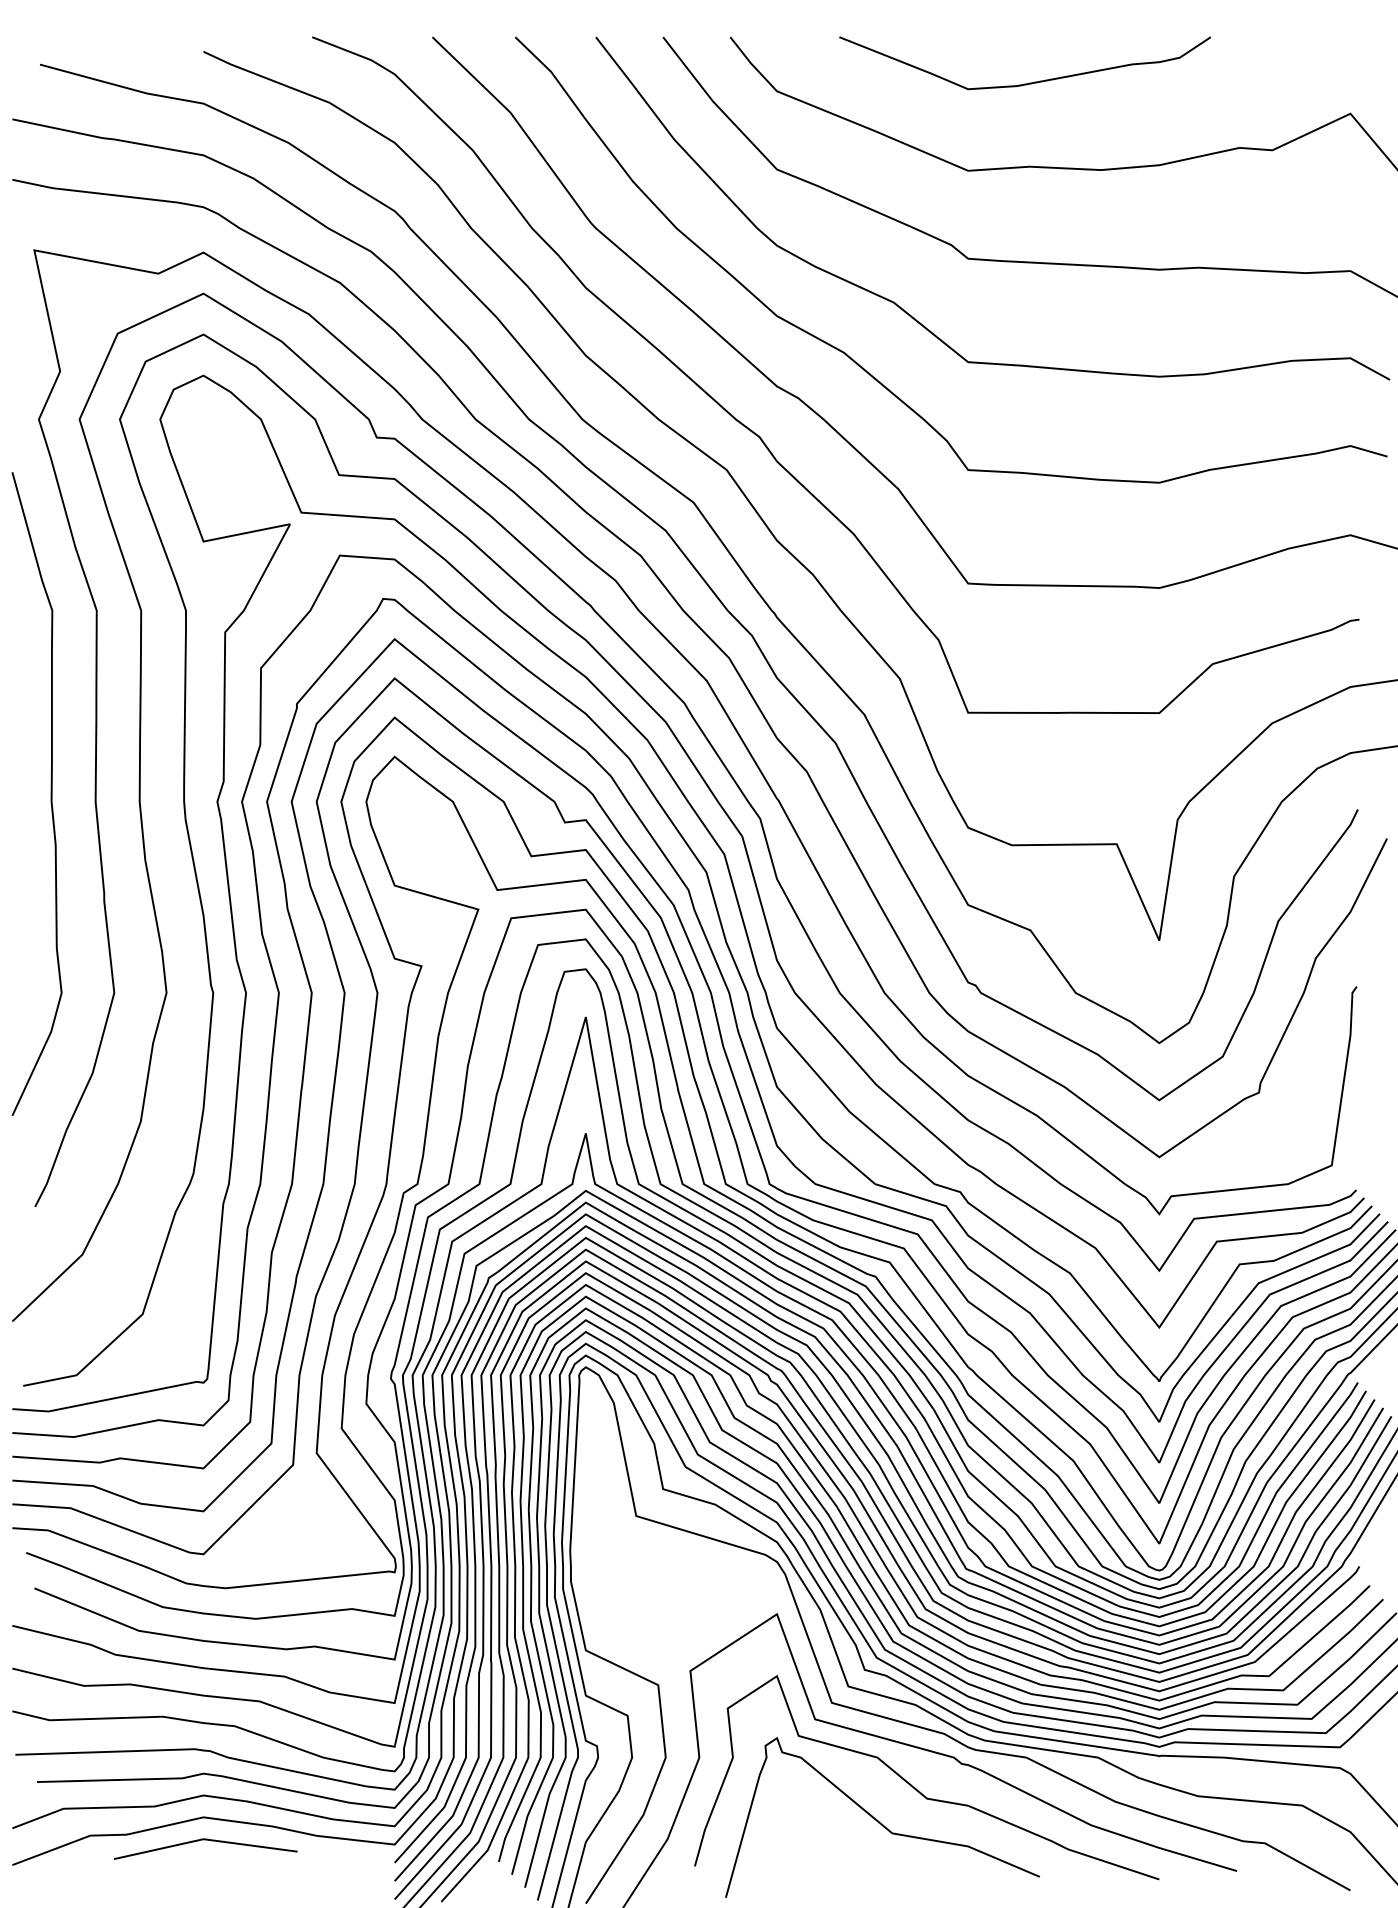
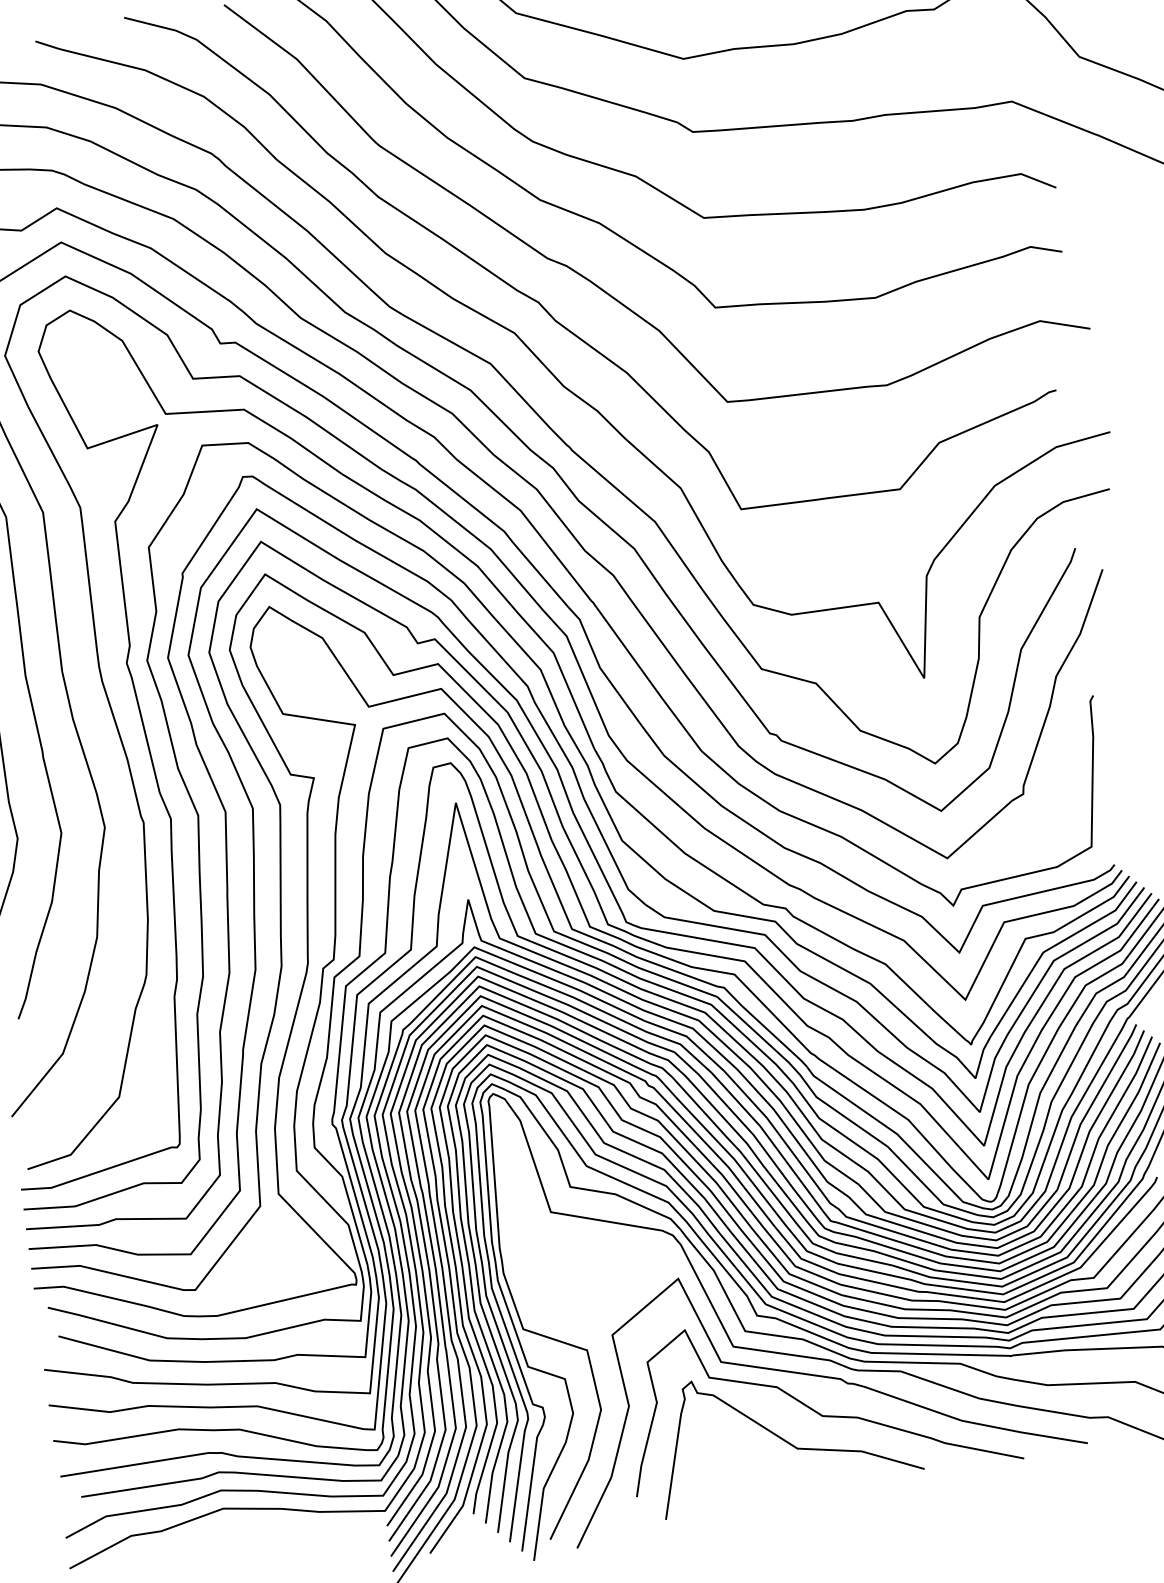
line: (205, 1840) -> (227, 1527), removed

